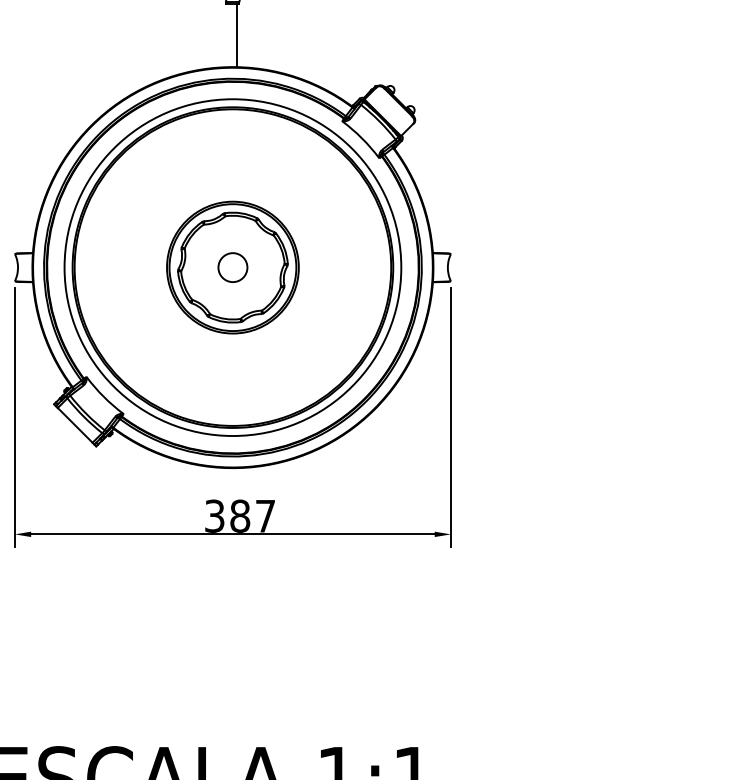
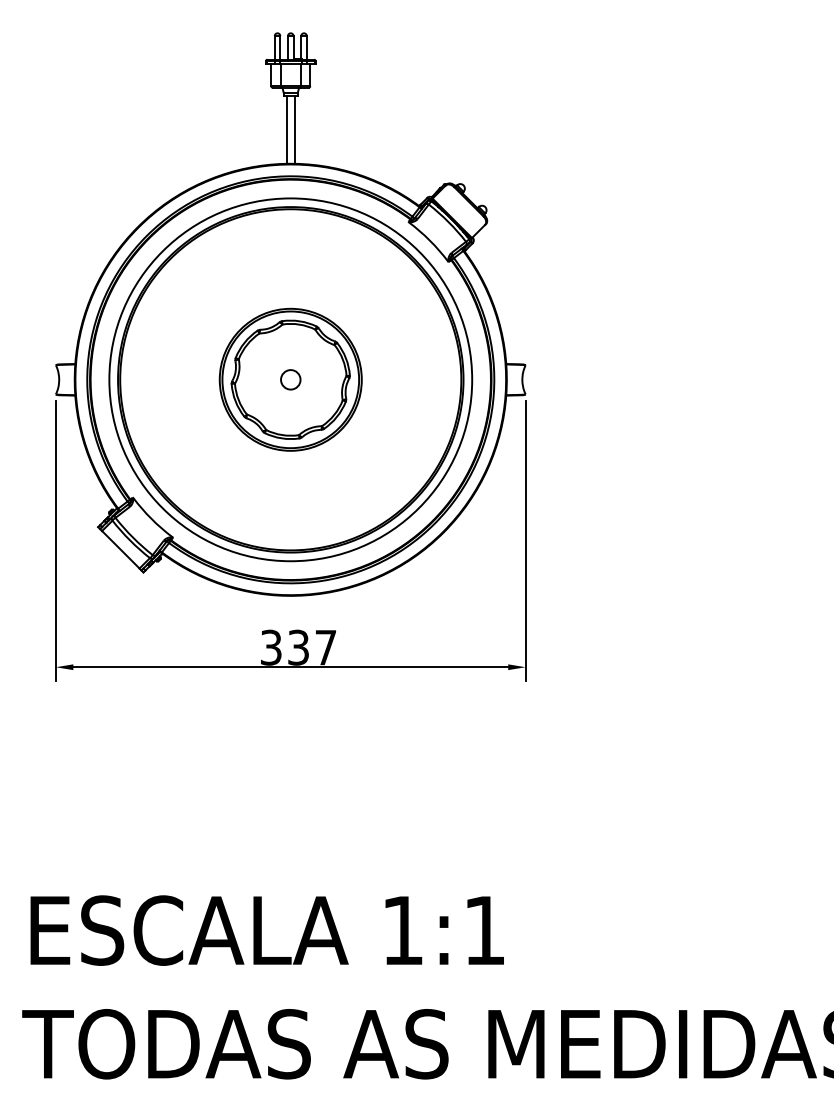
line: (228, 35) -> (286, 129), added
circle: (232, 267) -> (290, 379), size x0.62
text: (240, 516) -> (298, 647), 387 -> 337

